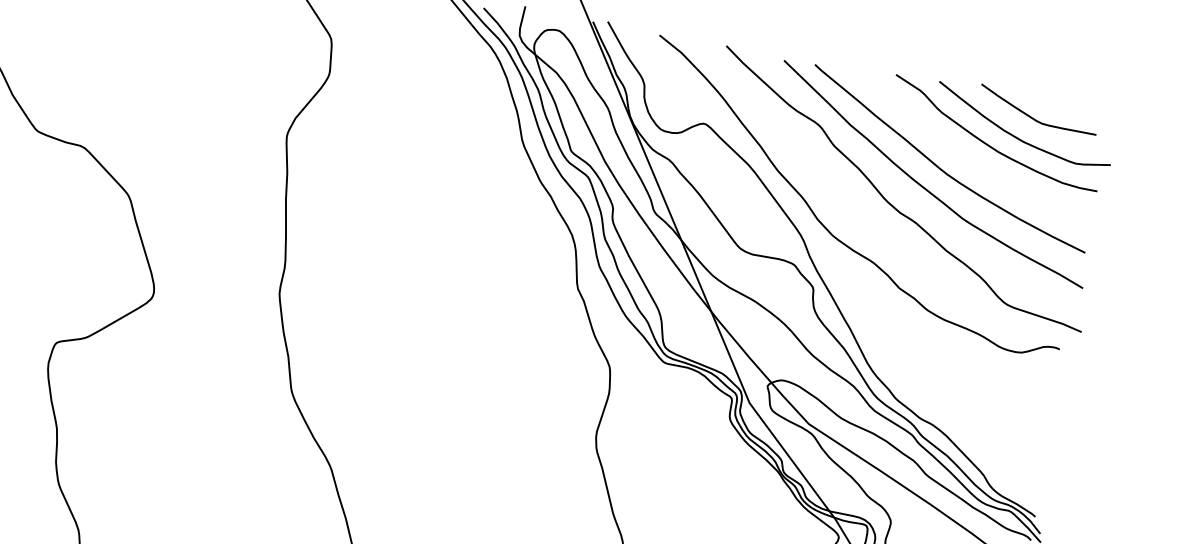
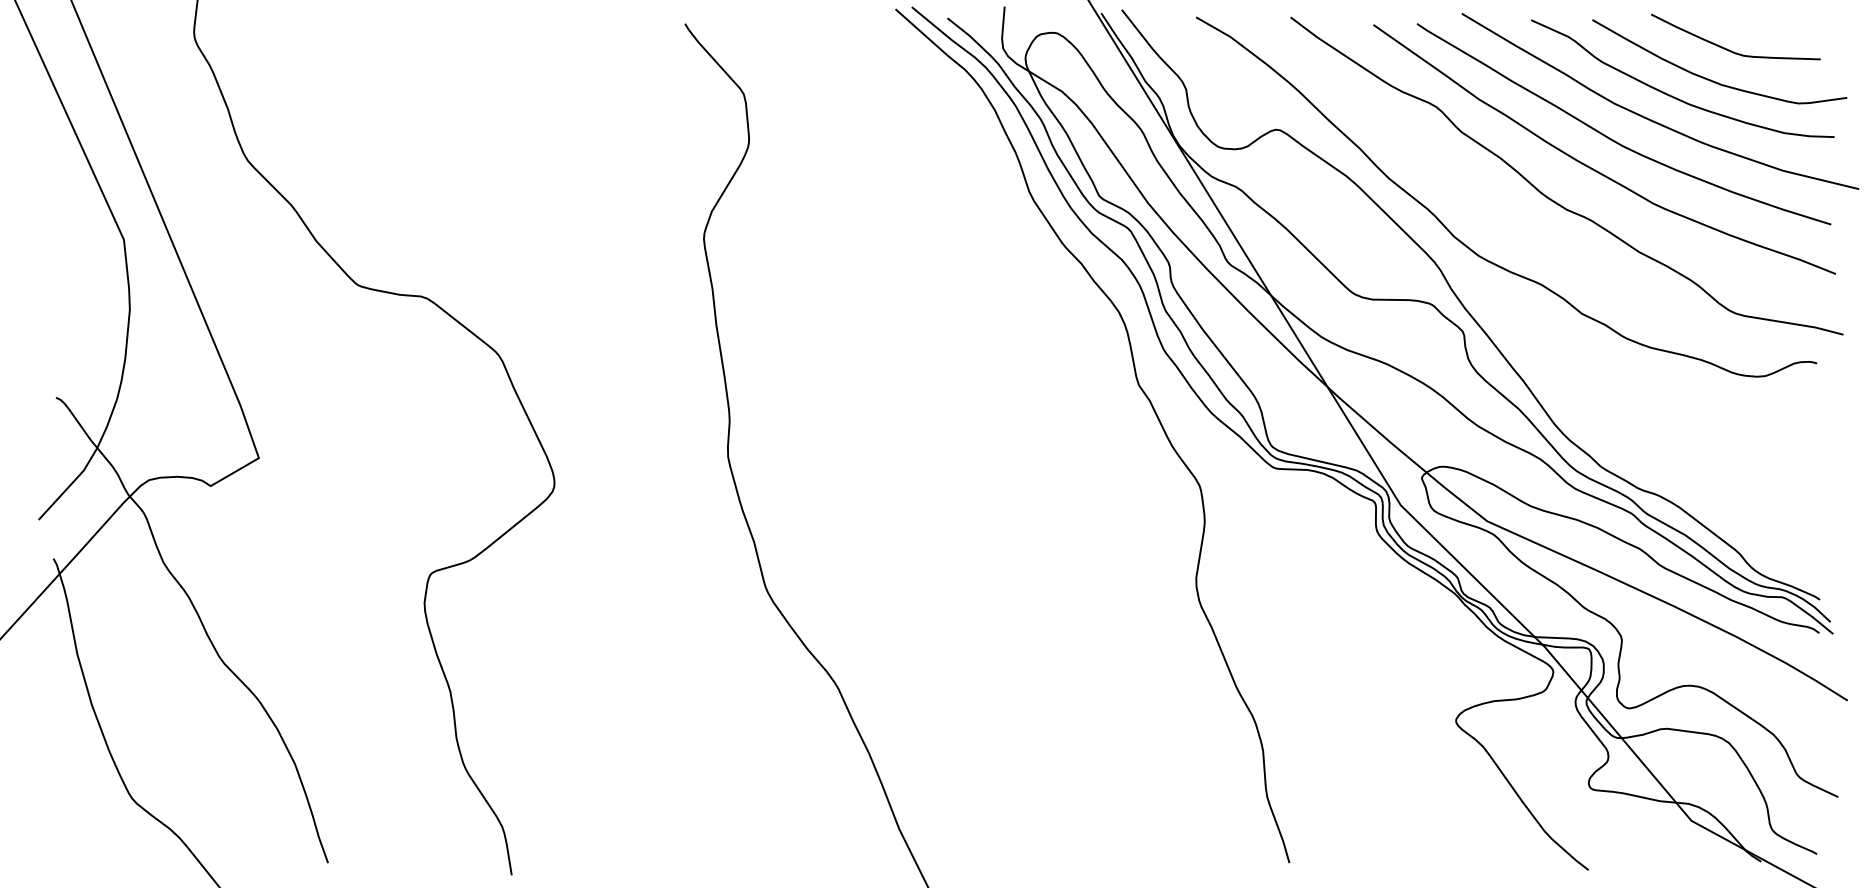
curve: (970, 158) -> (1651, 119), added

